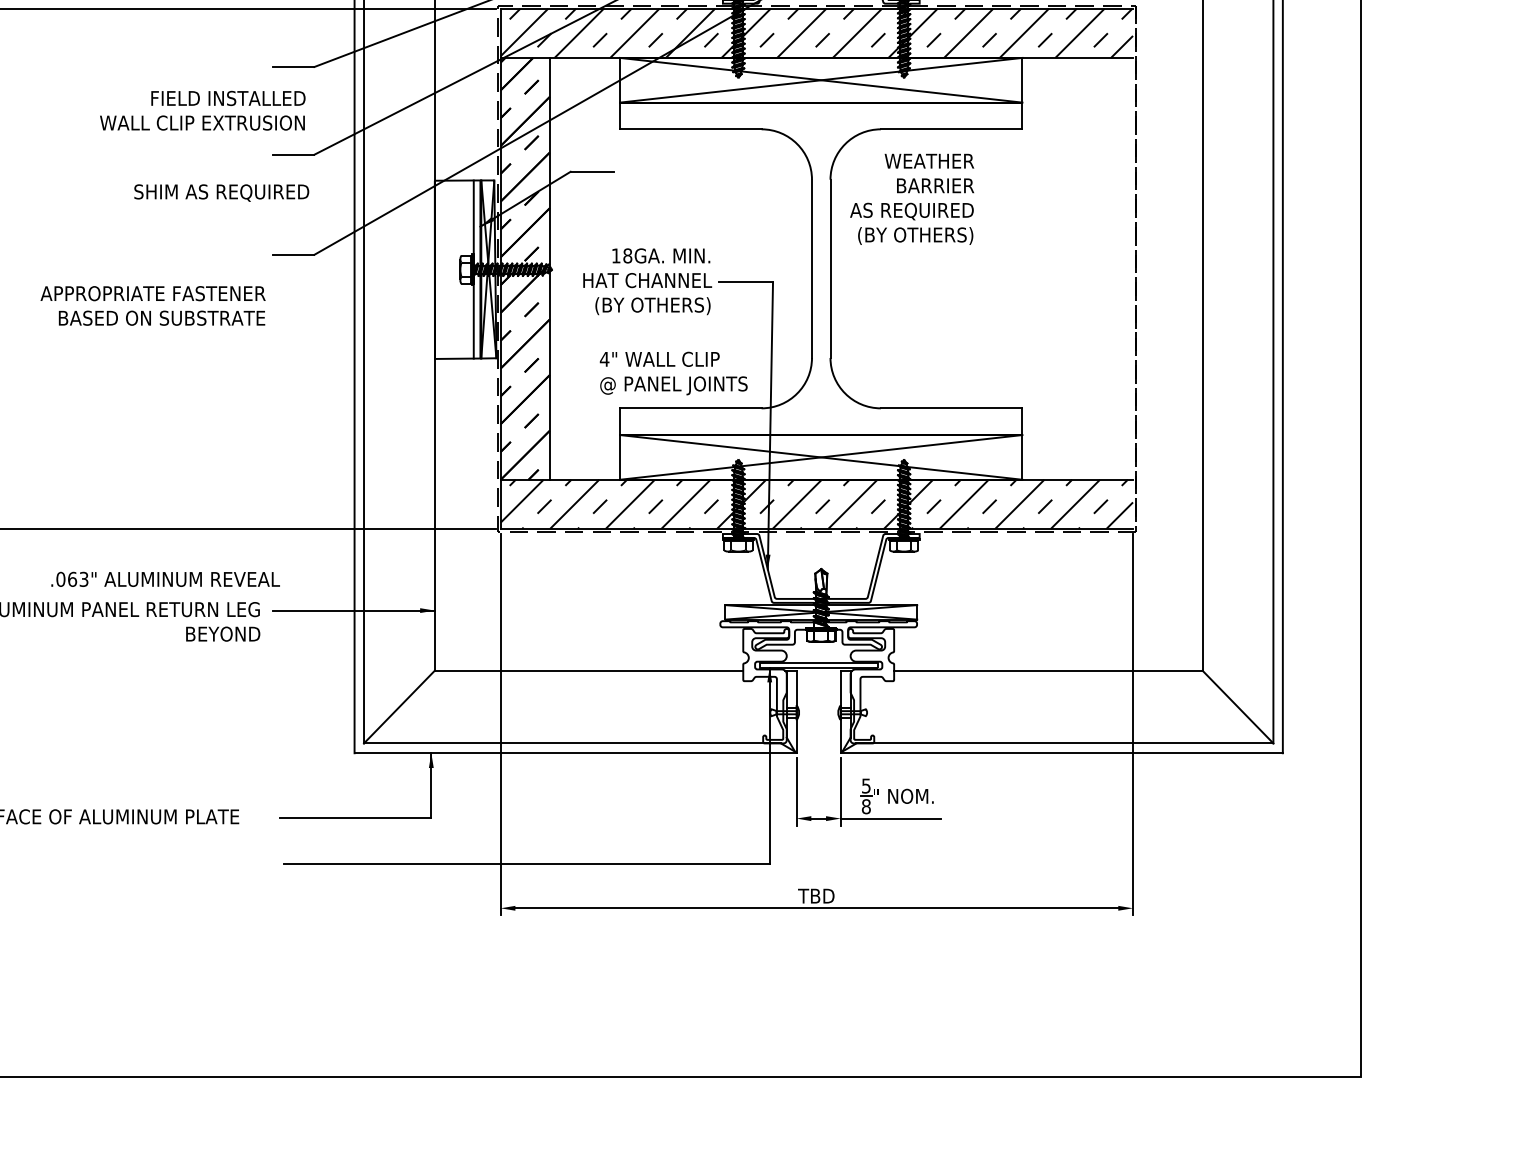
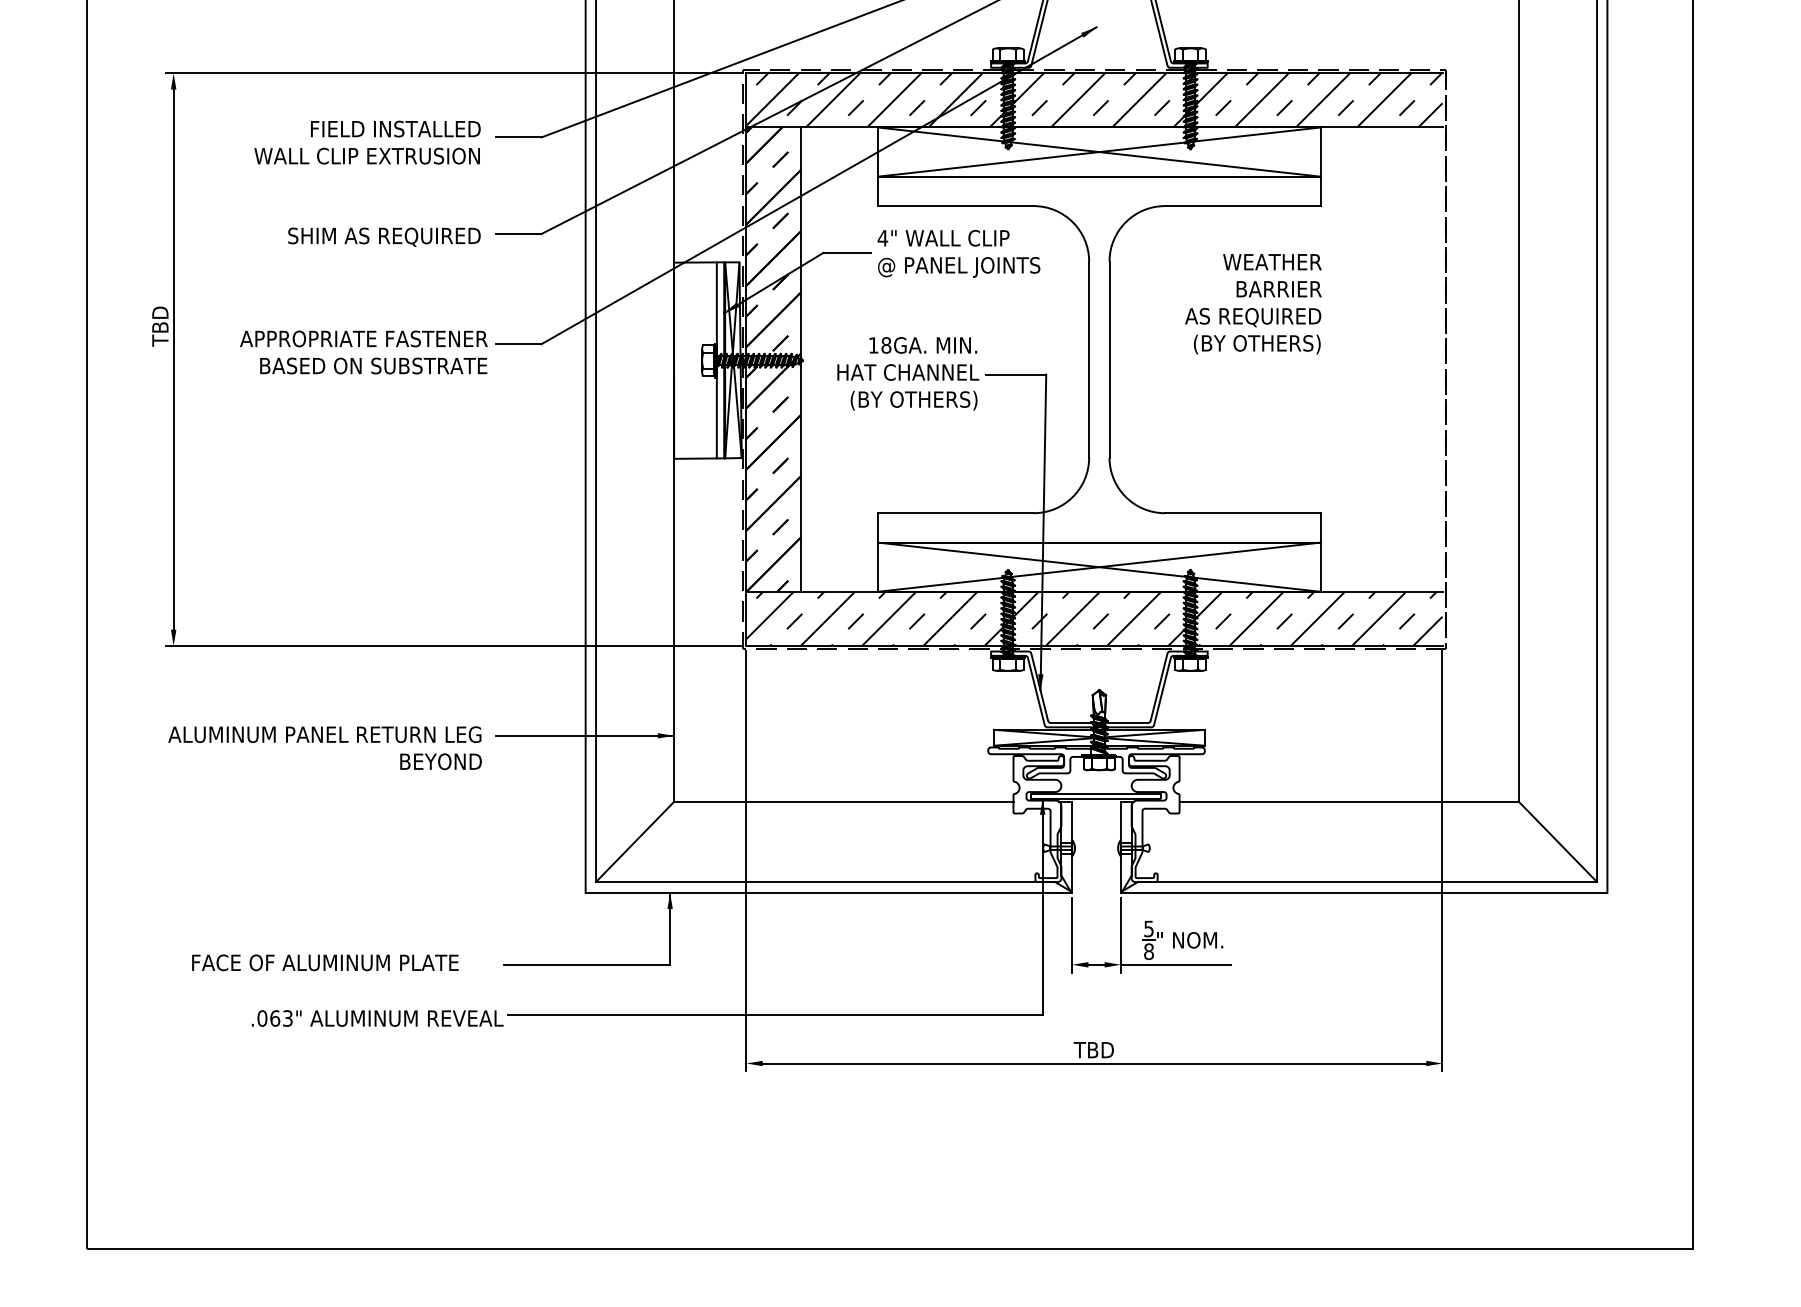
text: (202, 110) -> (367, 142), moved
text: (221, 192) -> (384, 236), moved
text: (912, 199) -> (1253, 304), moved
text: (152, 305) -> (363, 352), moved
text: (673, 373) -> (958, 253), moved
text: (165, 579) -> (377, 1018), moved

